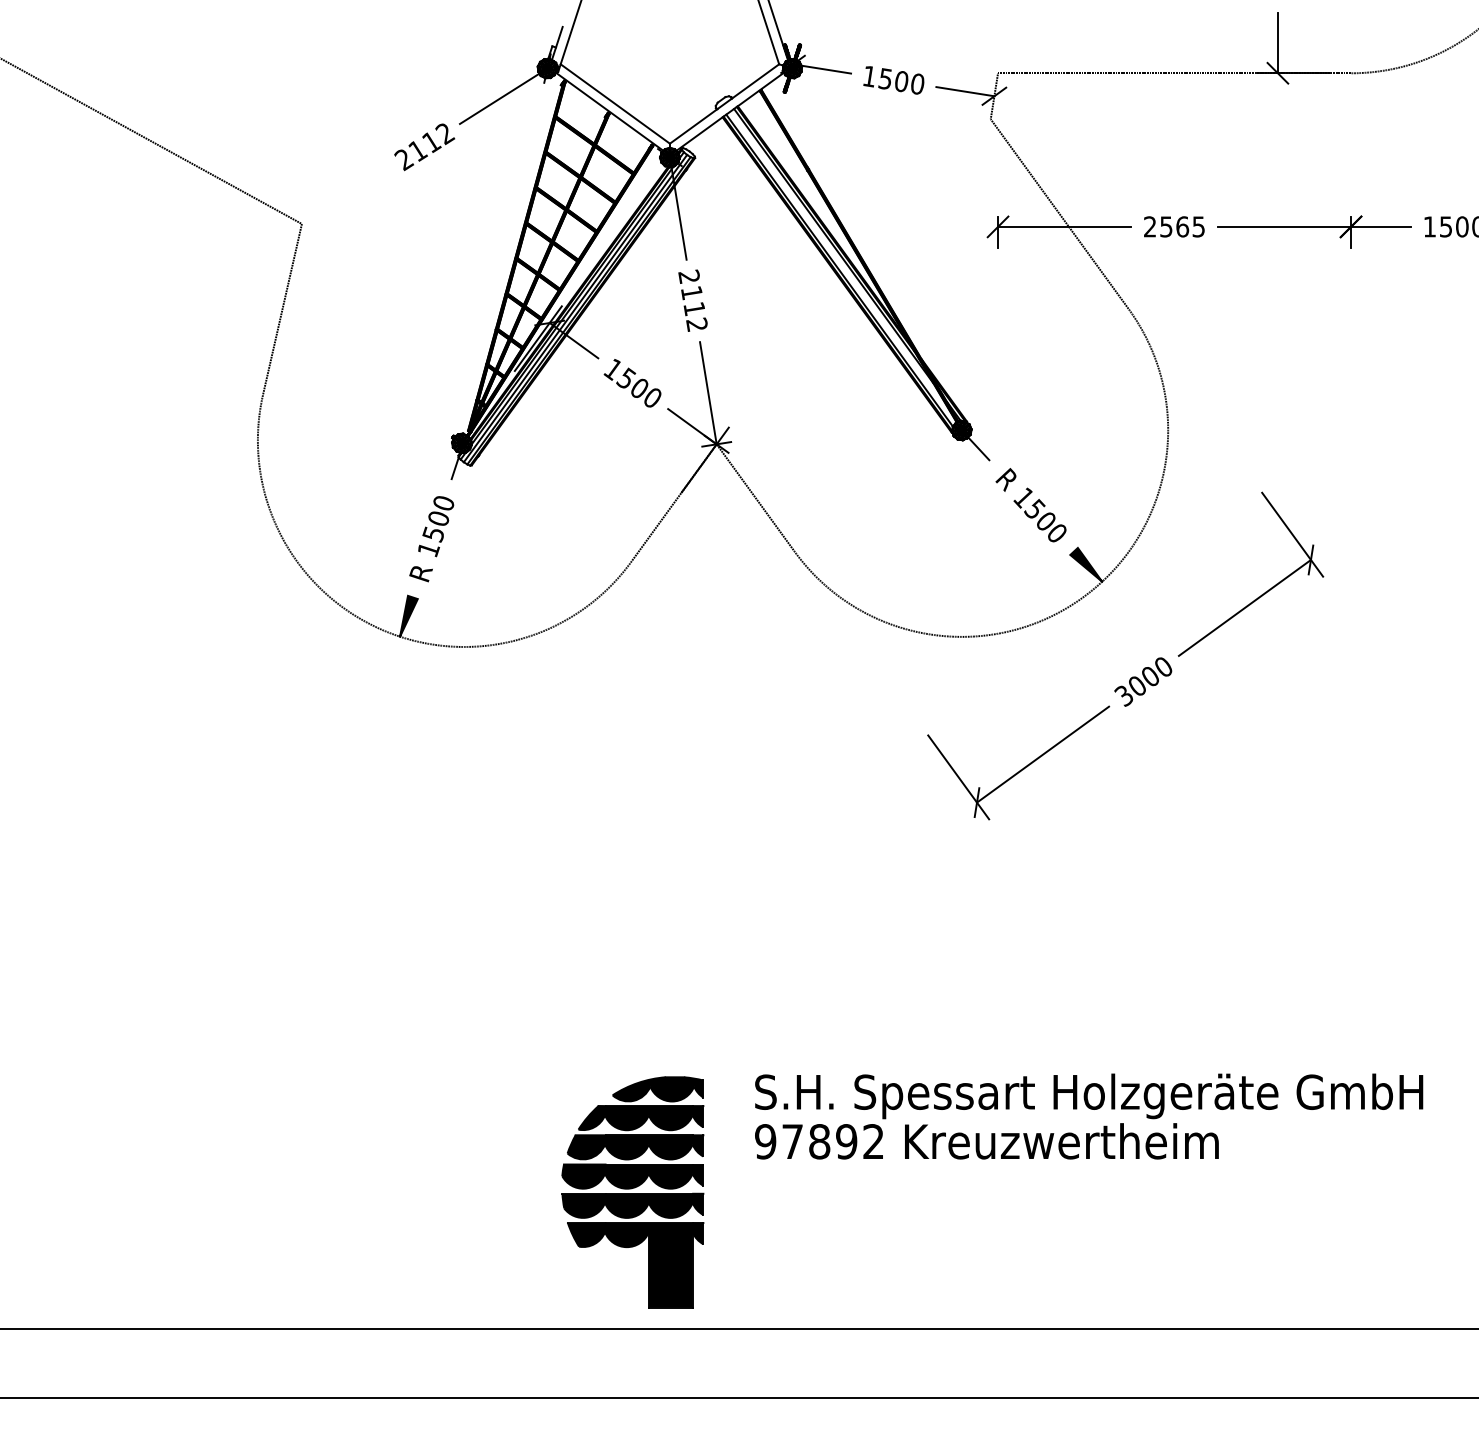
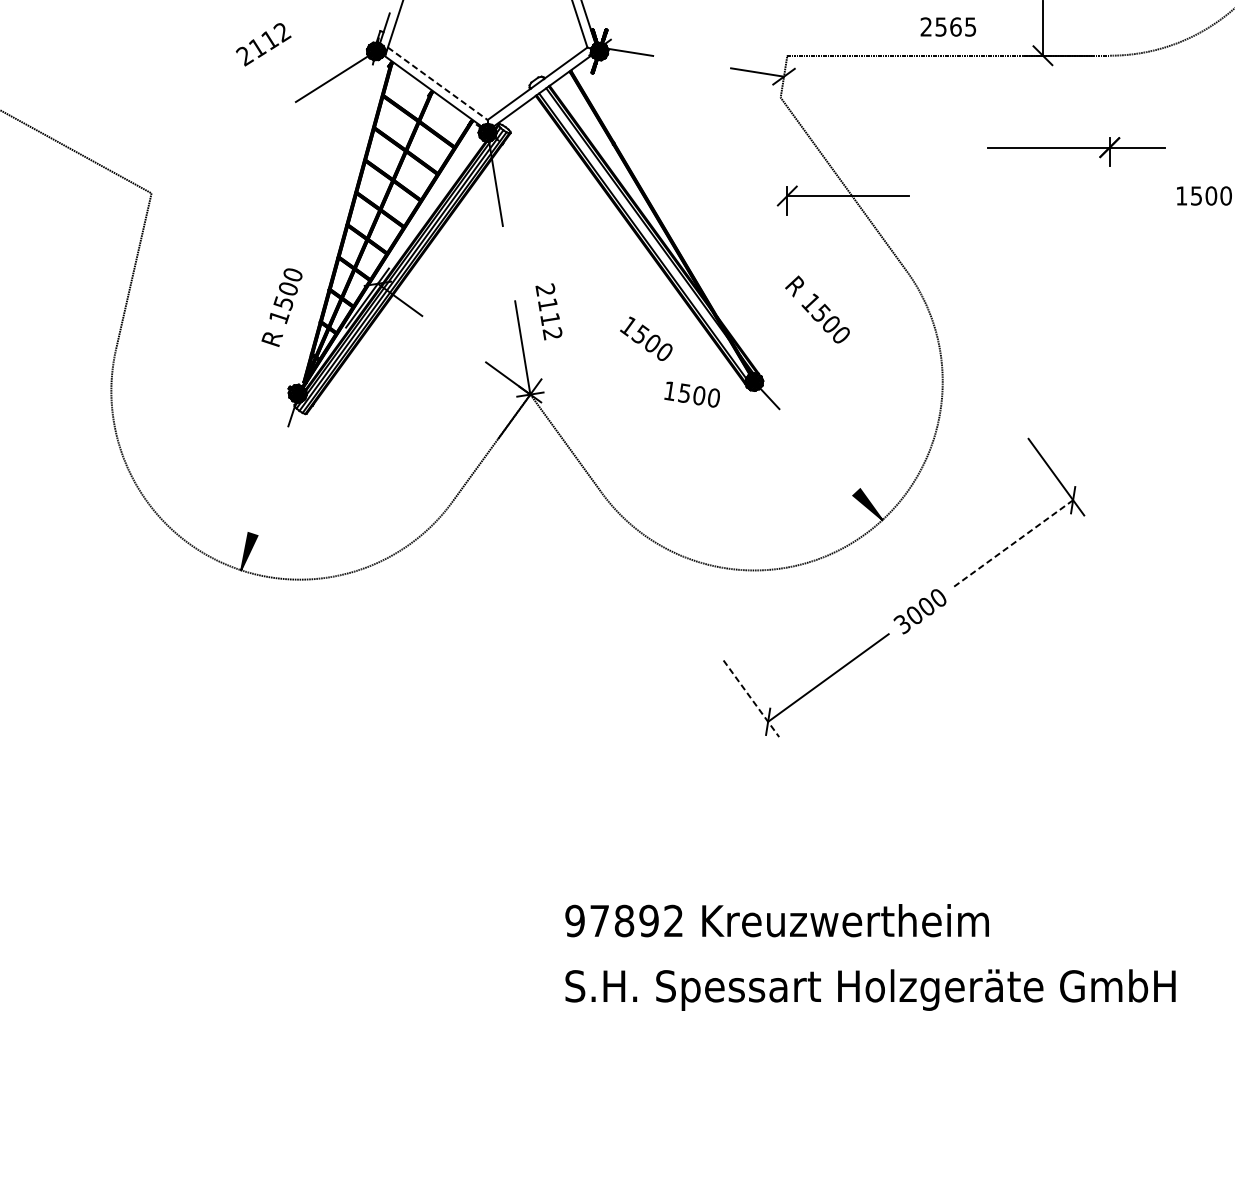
text: (893, 80) -> (691, 394), moved
line: (615, 104) -> (437, 84), solid -> dashed
text: (424, 147) -> (263, 44), moved
text: (1174, 226) -> (948, 26), moved
part: (1314, 231) -> (1076, 151), moved
text: (692, 300) -> (548, 311), moved
text: (632, 383) -> (646, 339), moved
text: (1030, 505) -> (816, 309), moved
text: (431, 539) -> (281, 307), moved
line: (1244, 607) -> (1012, 543), solid -> dashed
line: (958, 777) -> (751, 698), solid -> dashed
text: (986, 1141) -> (776, 920), moved
part: (632, 1192) -> (453, 1077), removed

